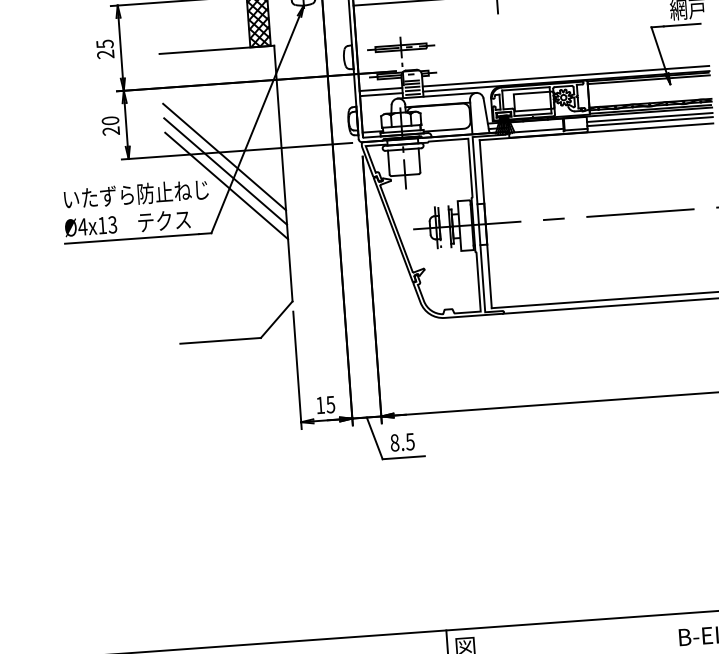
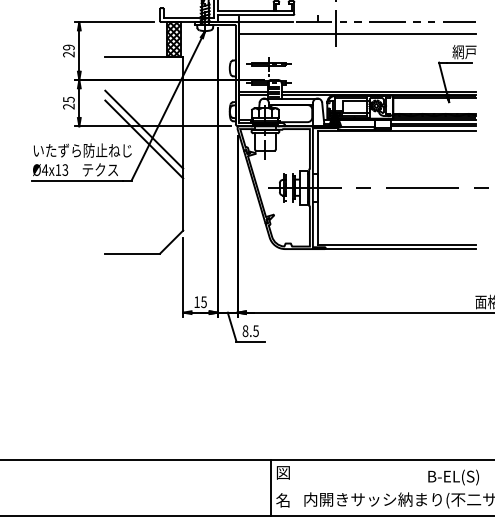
text: (104, 44) -> (68, 47), 25 -> 29
text: (109, 120) -> (68, 99), 20 -> 25
line: (227, 186) -> (144, 149), removed

